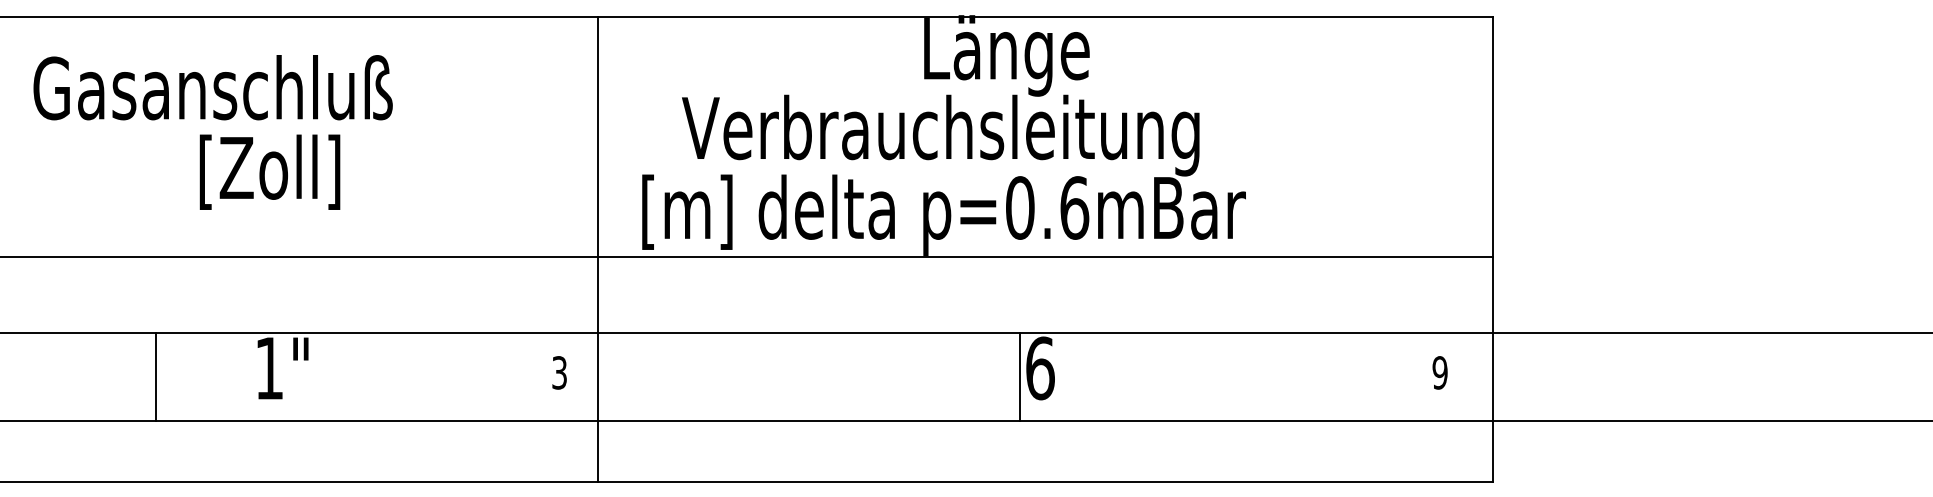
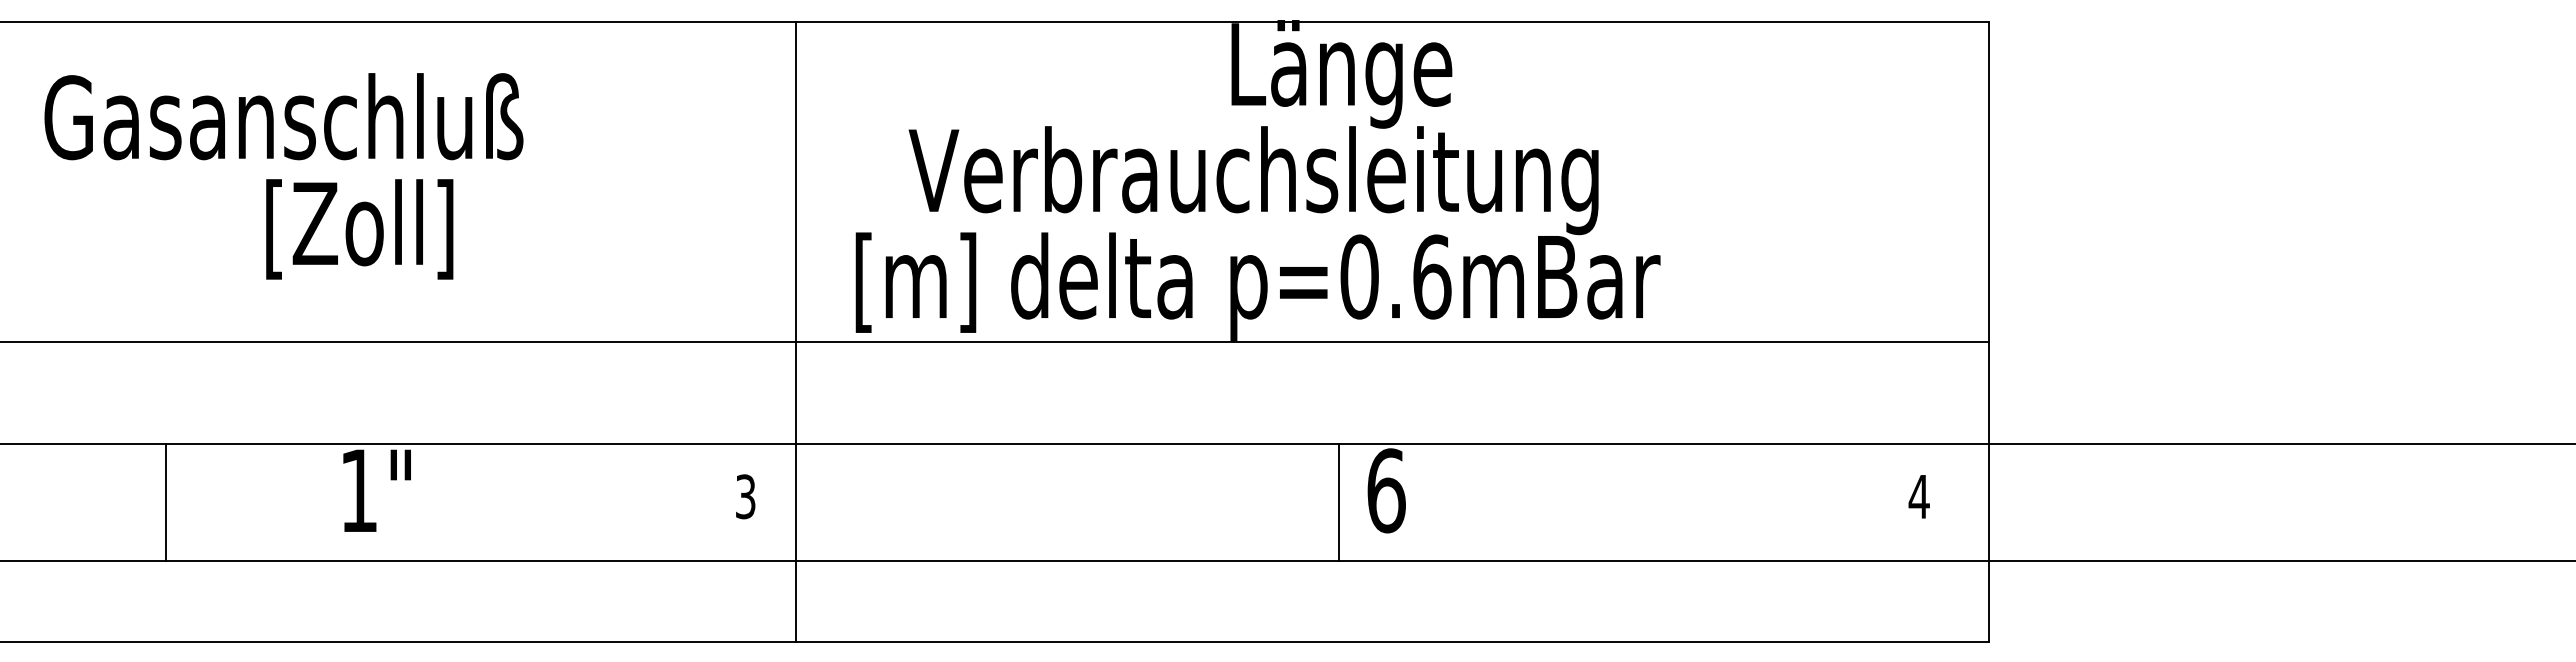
text: (1439, 372) -> (1918, 496), 9 -> 4
line: (155, 377) -> (165, 502), moved
line: (1020, 377) -> (1339, 502), moved

